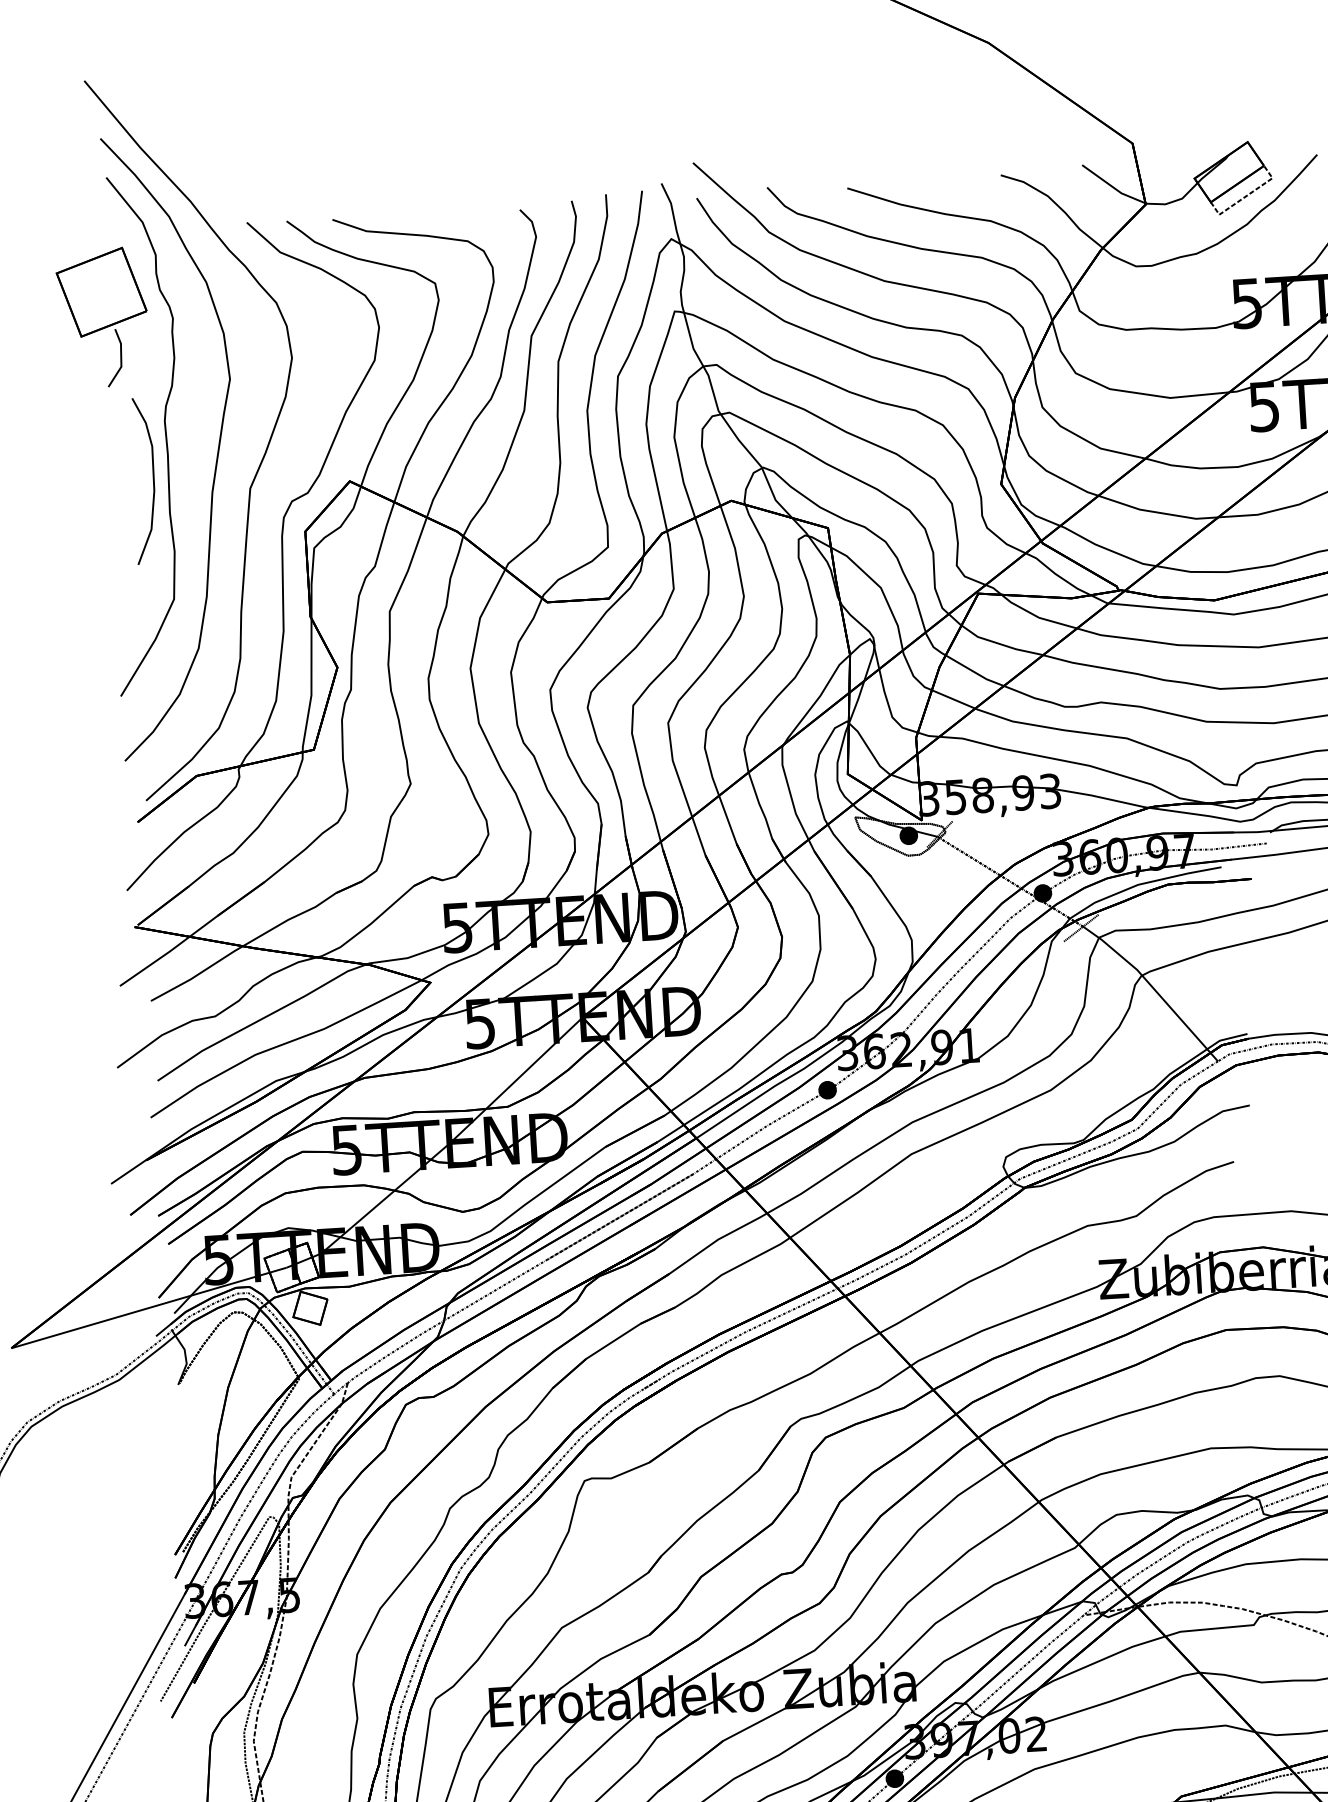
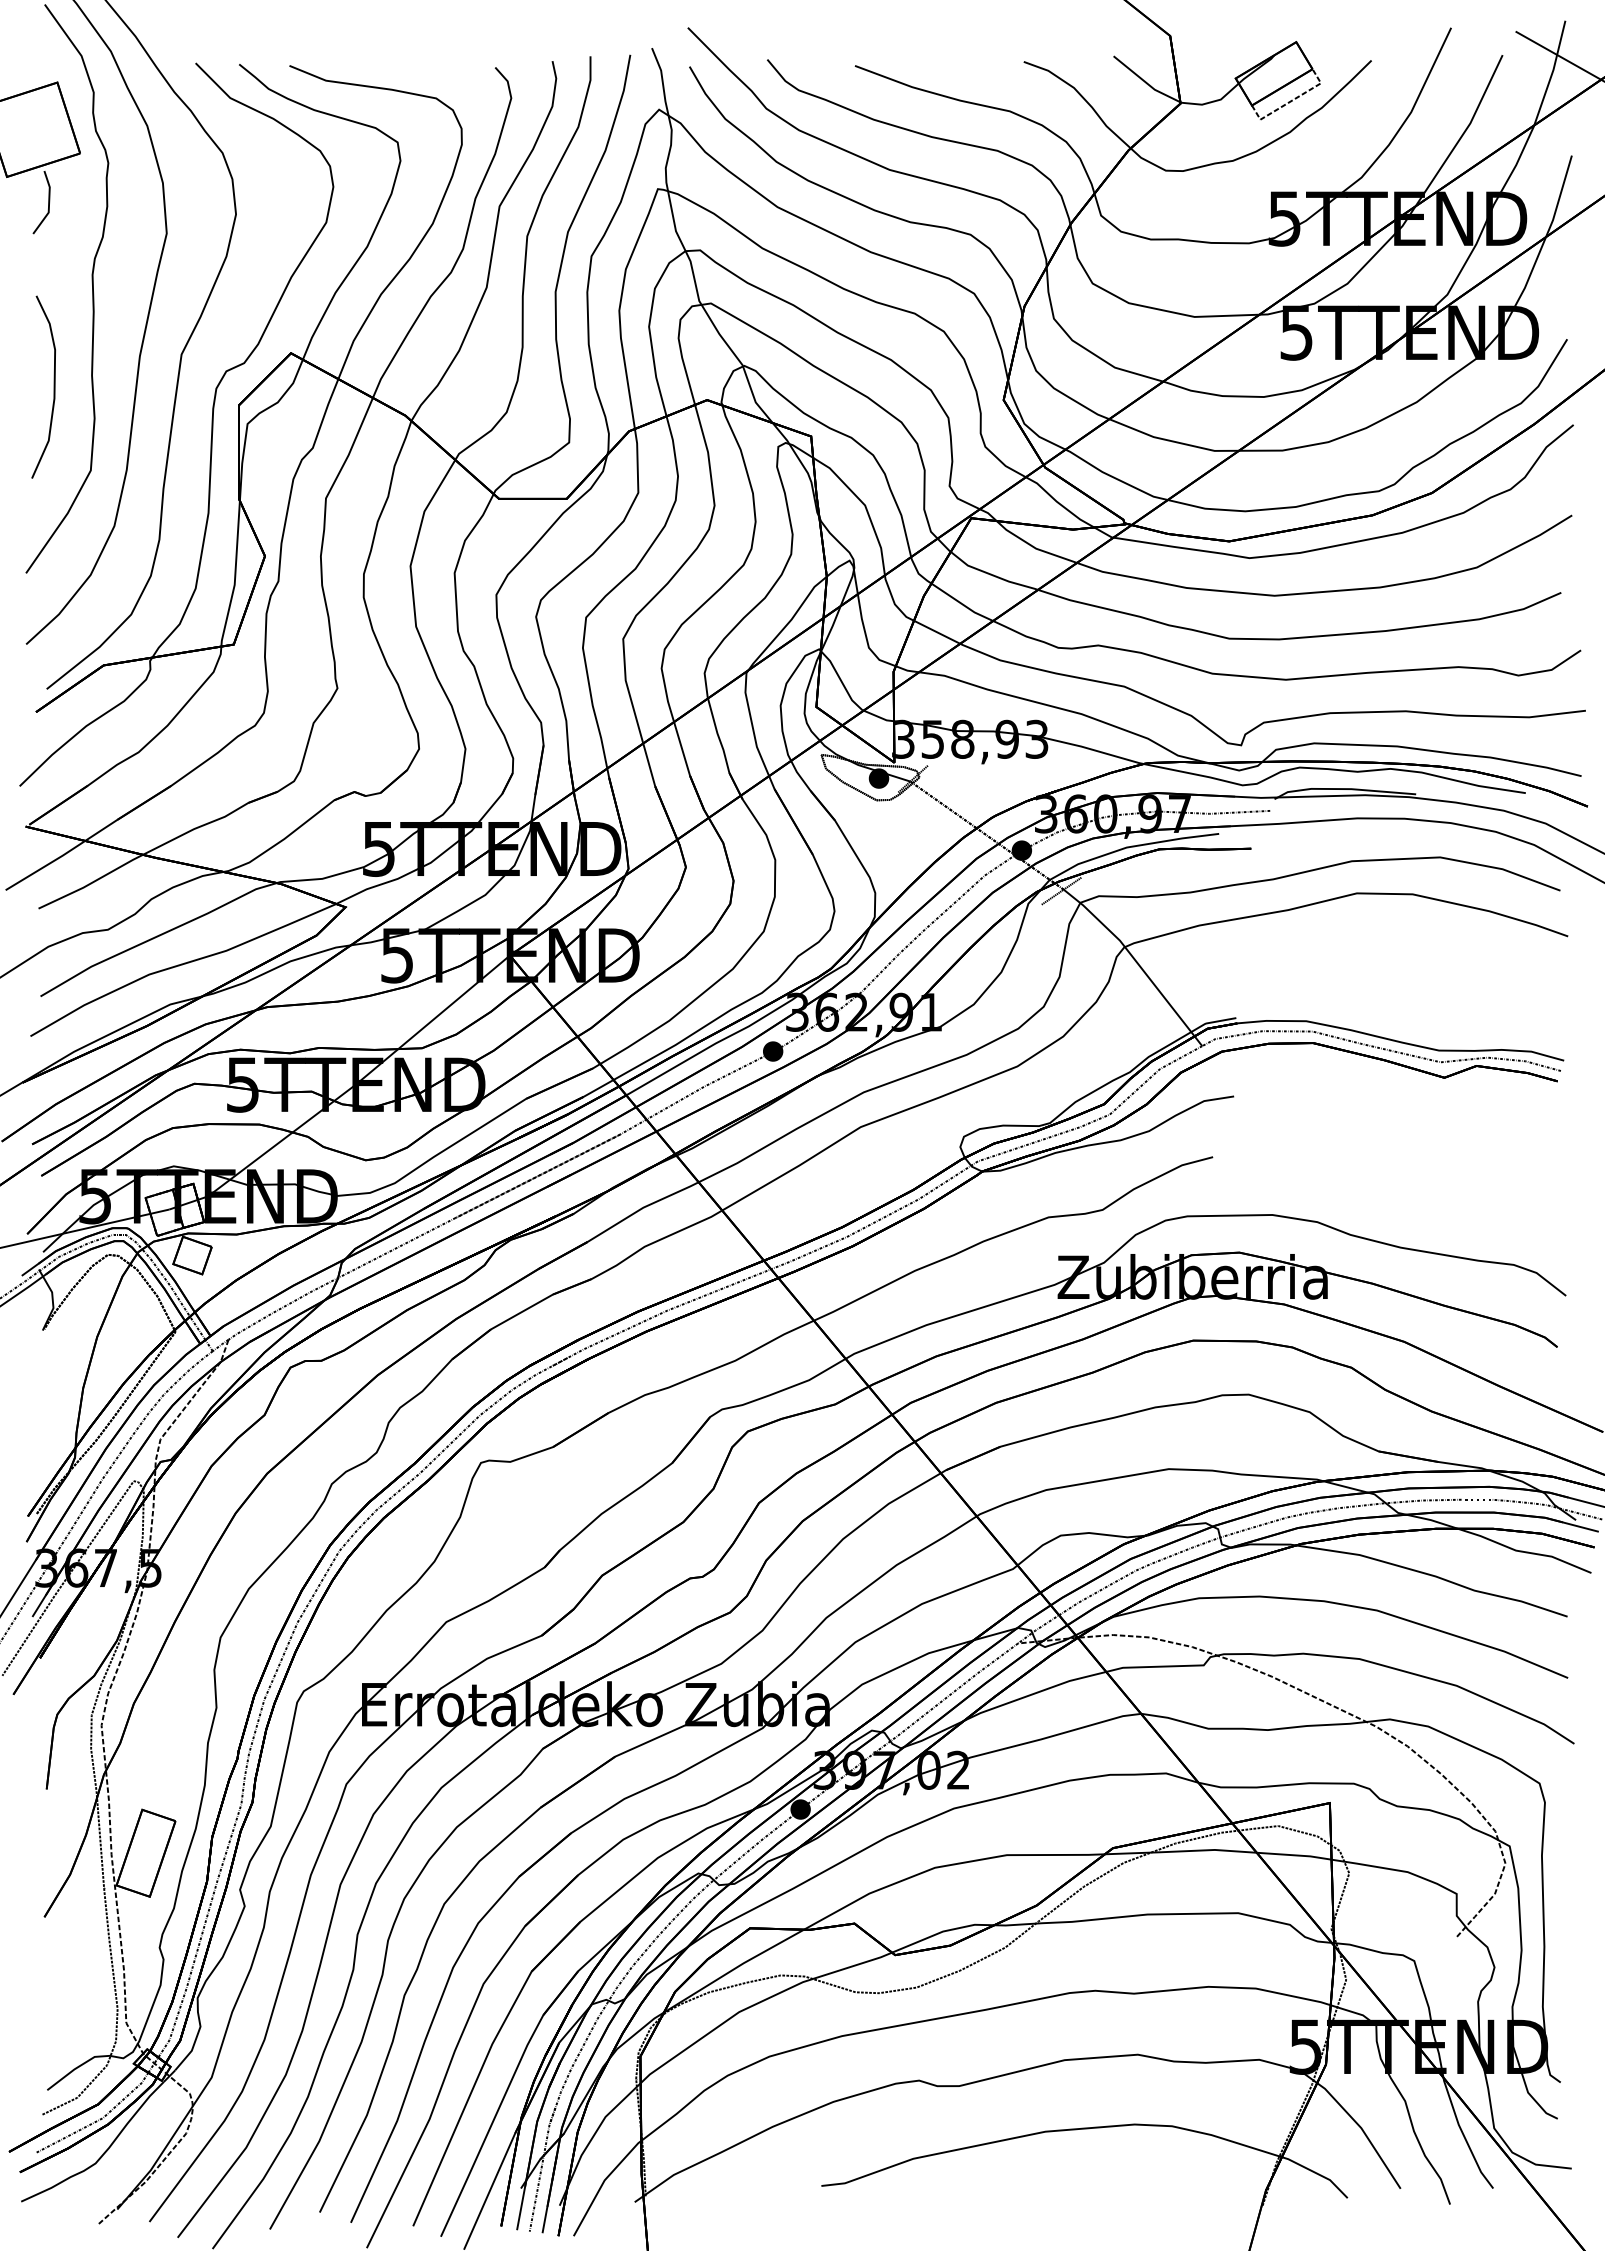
curve: (152, 479) -> (53, 386), moved

